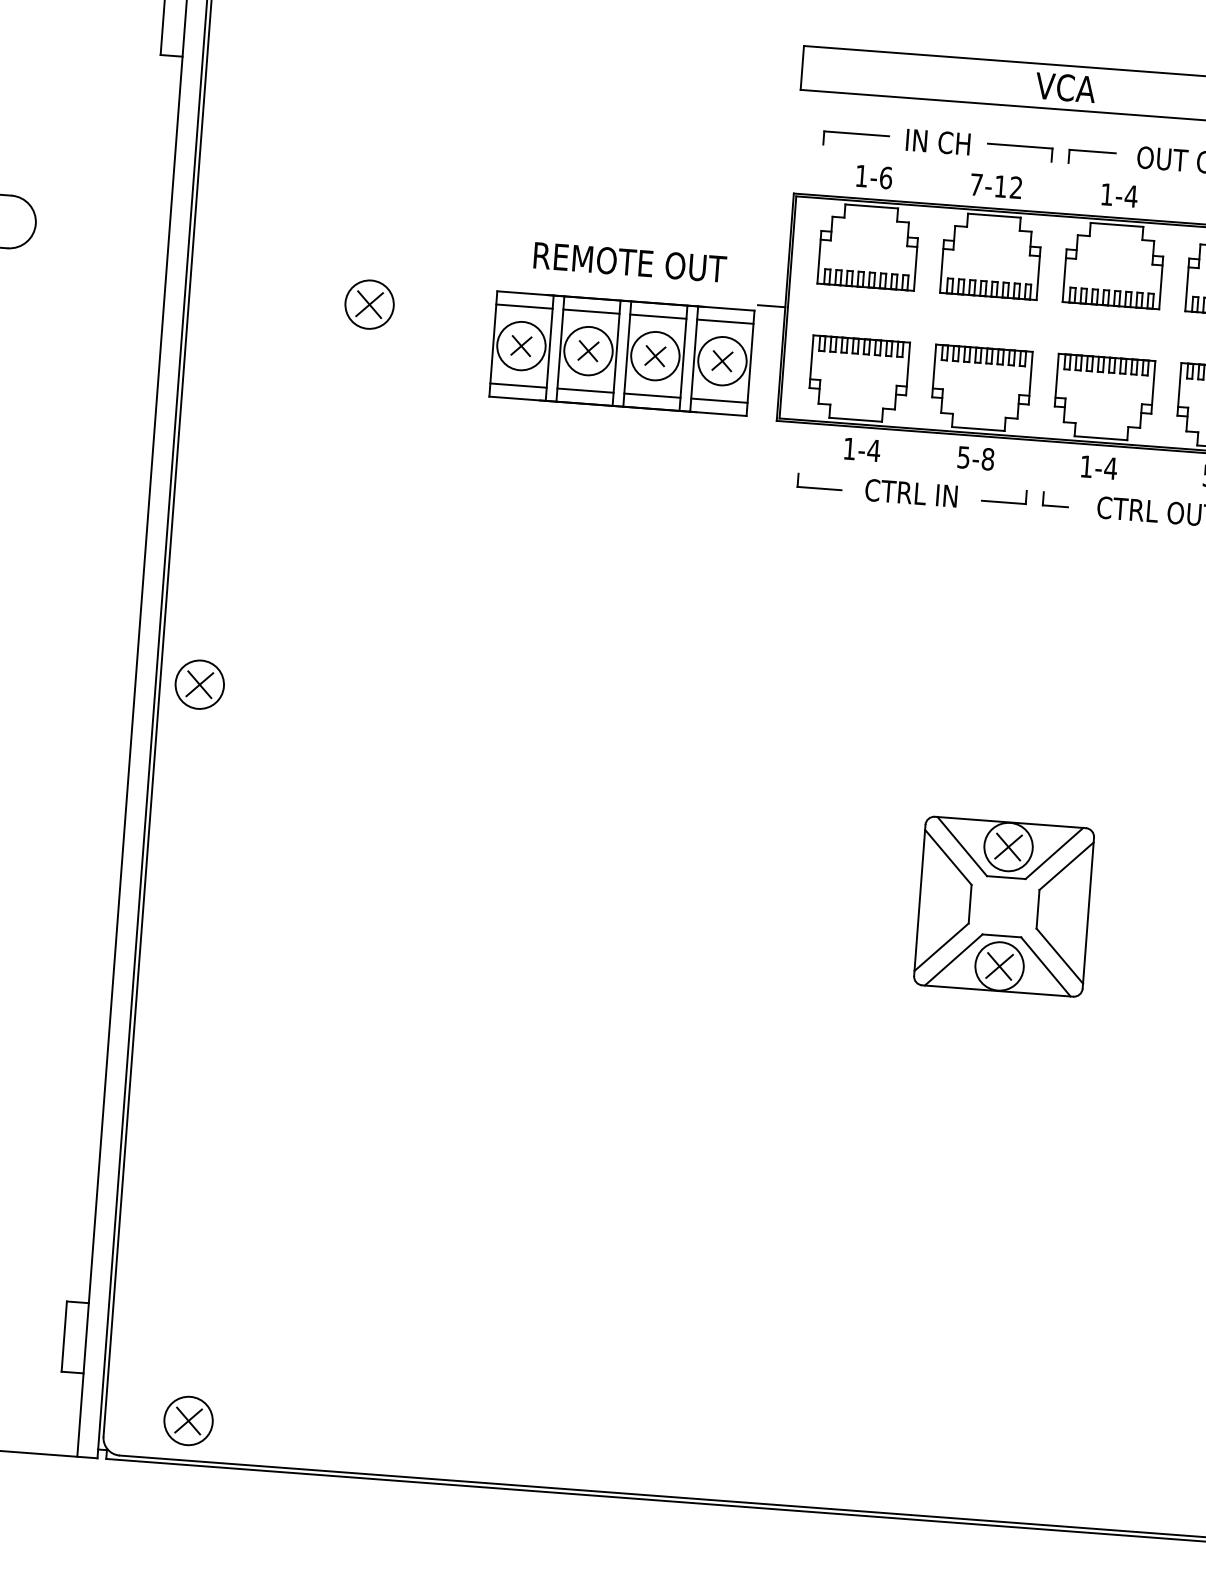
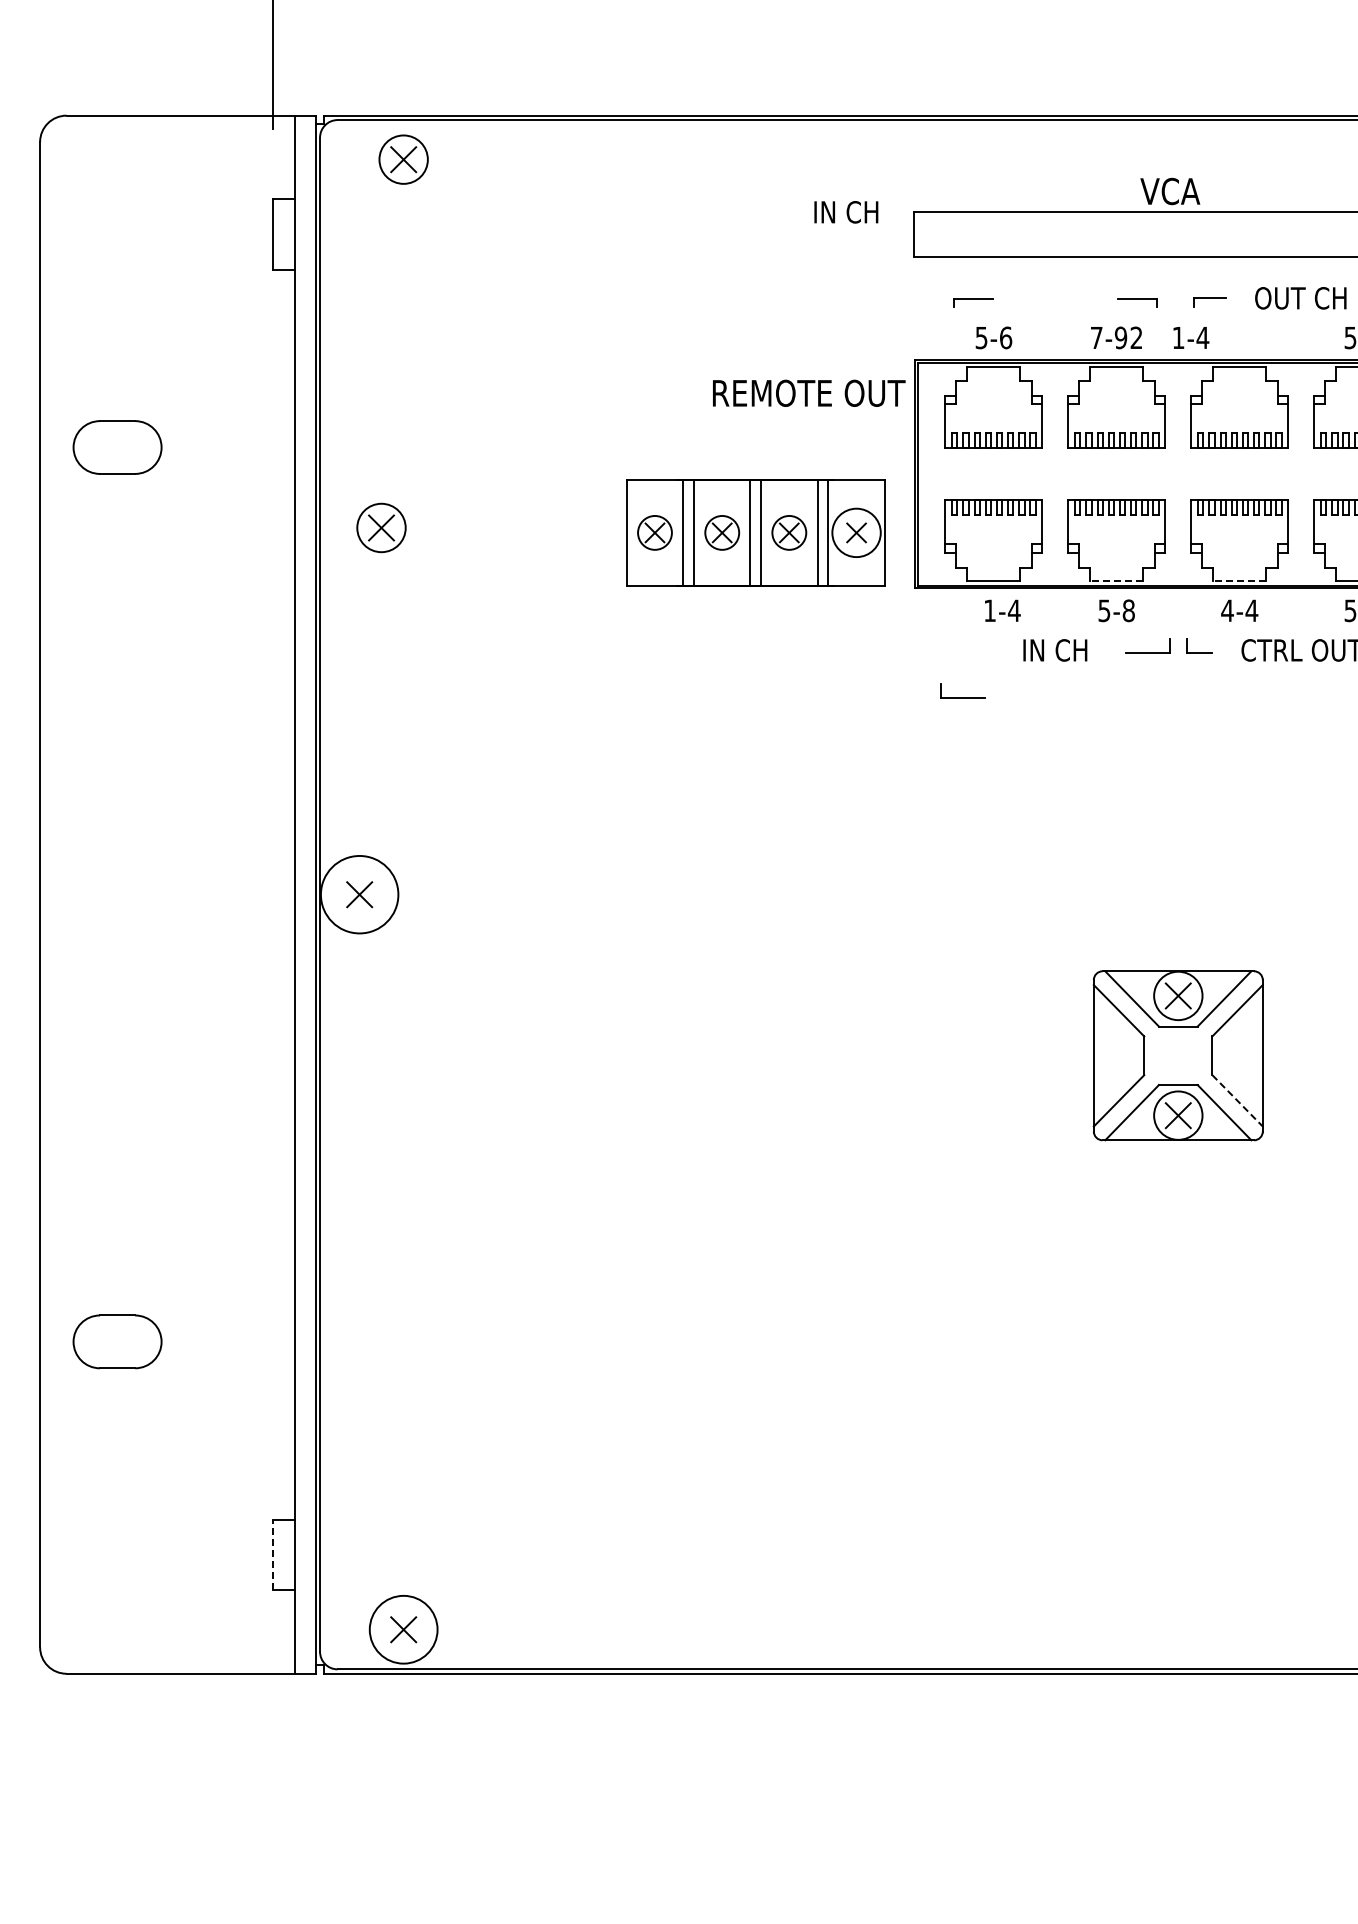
text: (1065, 87) -> (1170, 191), moved
part: (856, 140) -> (973, 302), size x0.6
text: (938, 142) -> (846, 212), moved
part: (1019, 152) -> (1137, 302), size x0.6
part: (1091, 157) -> (1209, 302), size x0.7
text: (861, 176) -> (981, 338), 1-6 -> 5-6
text: (1001, 186) -> (1121, 337), 7-12 -> 7-92
text: (1119, 195) -> (1191, 337), moved
text: (630, 261) -> (809, 392), moved
part: (369, 304) -> (381, 527), moved
line: (523, 306) -> (654, 493), removed
line: (771, 306) -> (901, 474), removed
line: (591, 311) -> (722, 493), removed
line: (658, 316) -> (789, 493), removed
line: (725, 321) -> (856, 493), removed
circle: (520, 345) -> (654, 532), size x0.7
circle: (588, 350) -> (722, 532), size x0.7
circle: (655, 355) -> (789, 532), size x0.7
line: (517, 385) -> (654, 572), removed
line: (585, 390) -> (722, 572), removed
line: (652, 395) -> (789, 572), removed
line: (719, 400) -> (856, 572), removed
line: (978, 429) -> (1116, 581), solid -> dashed
line: (1100, 438) -> (1239, 581), solid -> dashed
text: (1086, 466) -> (1227, 610), 1-4 -> 4-4
part: (819, 488) -> (962, 697), moved
text: (911, 493) -> (1054, 650), CTRL IN -> IN CH
circle: (199, 684) -> (359, 894), size x1.6
line: (1059, 956) -> (1237, 1101), solid -> dashed
line: (64, 1336) -> (273, 1554), solid -> dashed
circle: (188, 1420) -> (403, 1629), size x1.4

